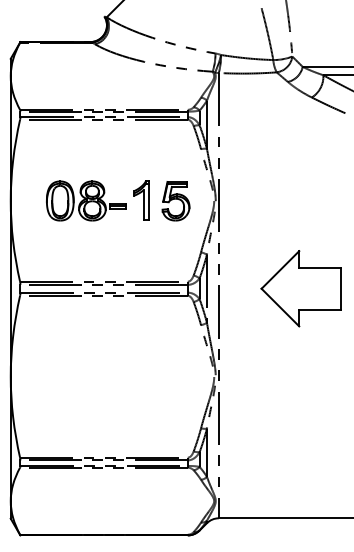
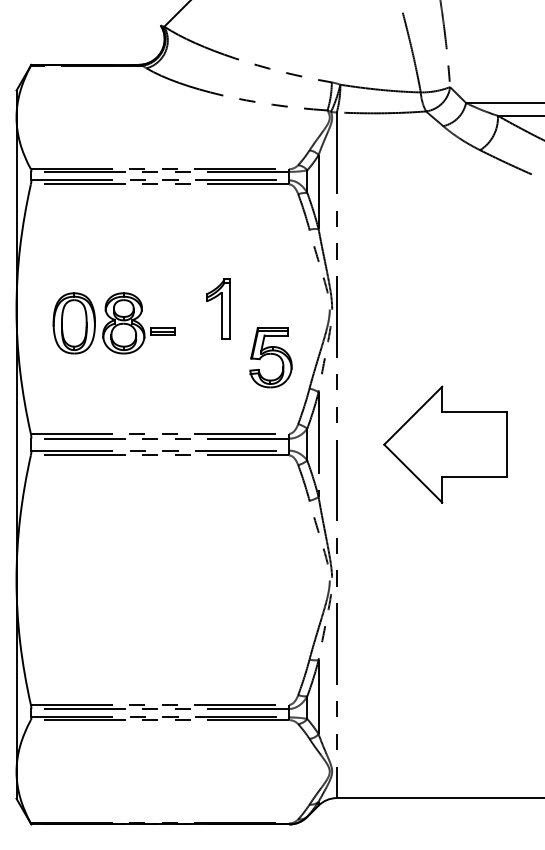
part: (86, 200) -> (114, 322), moved
part: (175, 201) -> (270, 358), moved
part: (300, 288) -> (444, 444), moved

